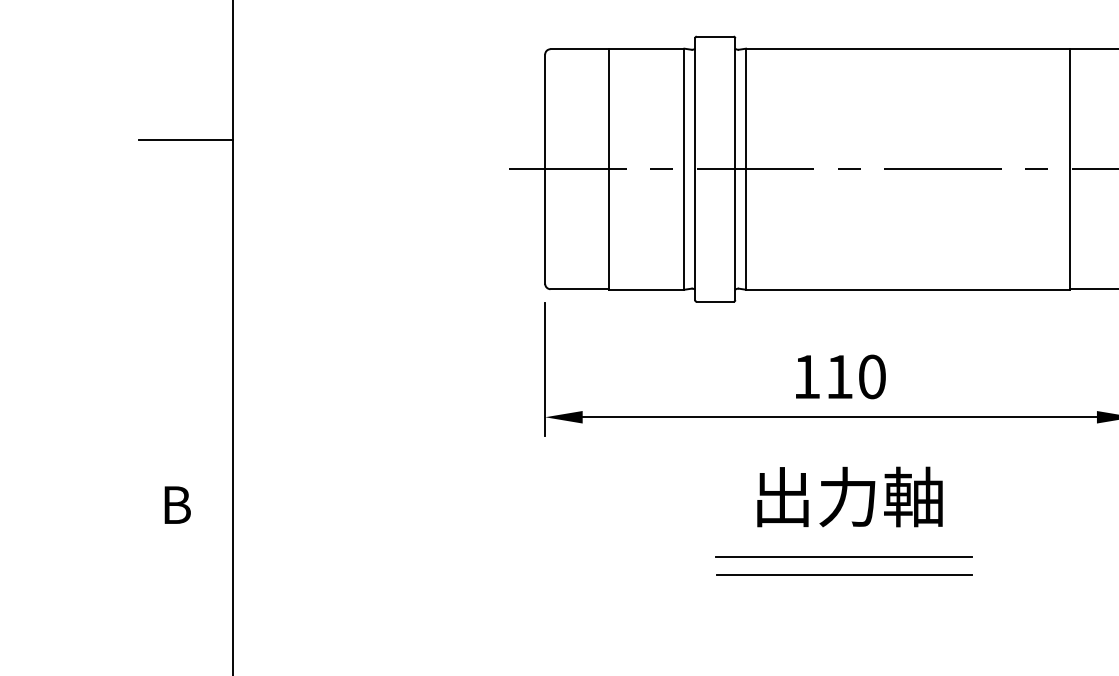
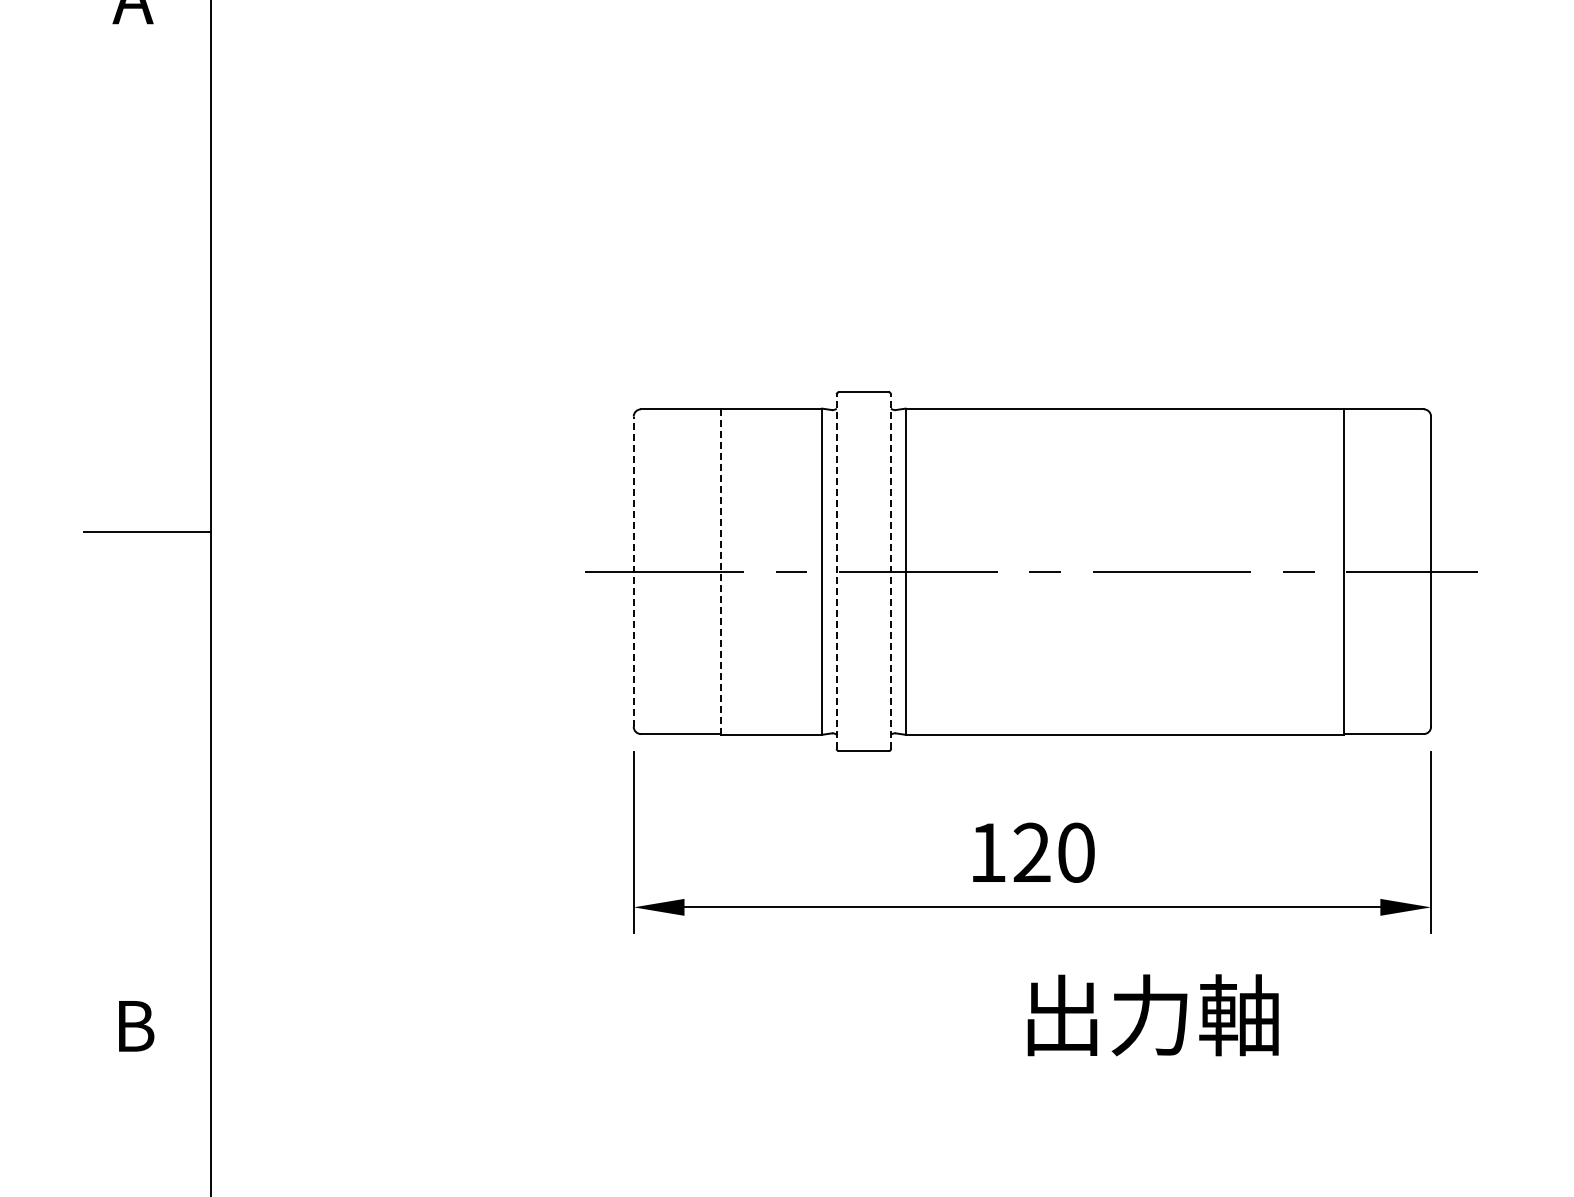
line: (544, 169) -> (633, 571), solid -> dashed
line: (609, 169) -> (720, 572), solid -> dashed
line: (695, 169) -> (836, 571), solid -> dashed
line: (735, 169) -> (891, 571), solid -> dashed
text: (839, 375) -> (1031, 851), 110 -> 120
text: (849, 497) -> (1152, 1015), moved
line: (843, 557) -> (1037, 1096), removed
line: (844, 575) -> (1038, 1121), removed

